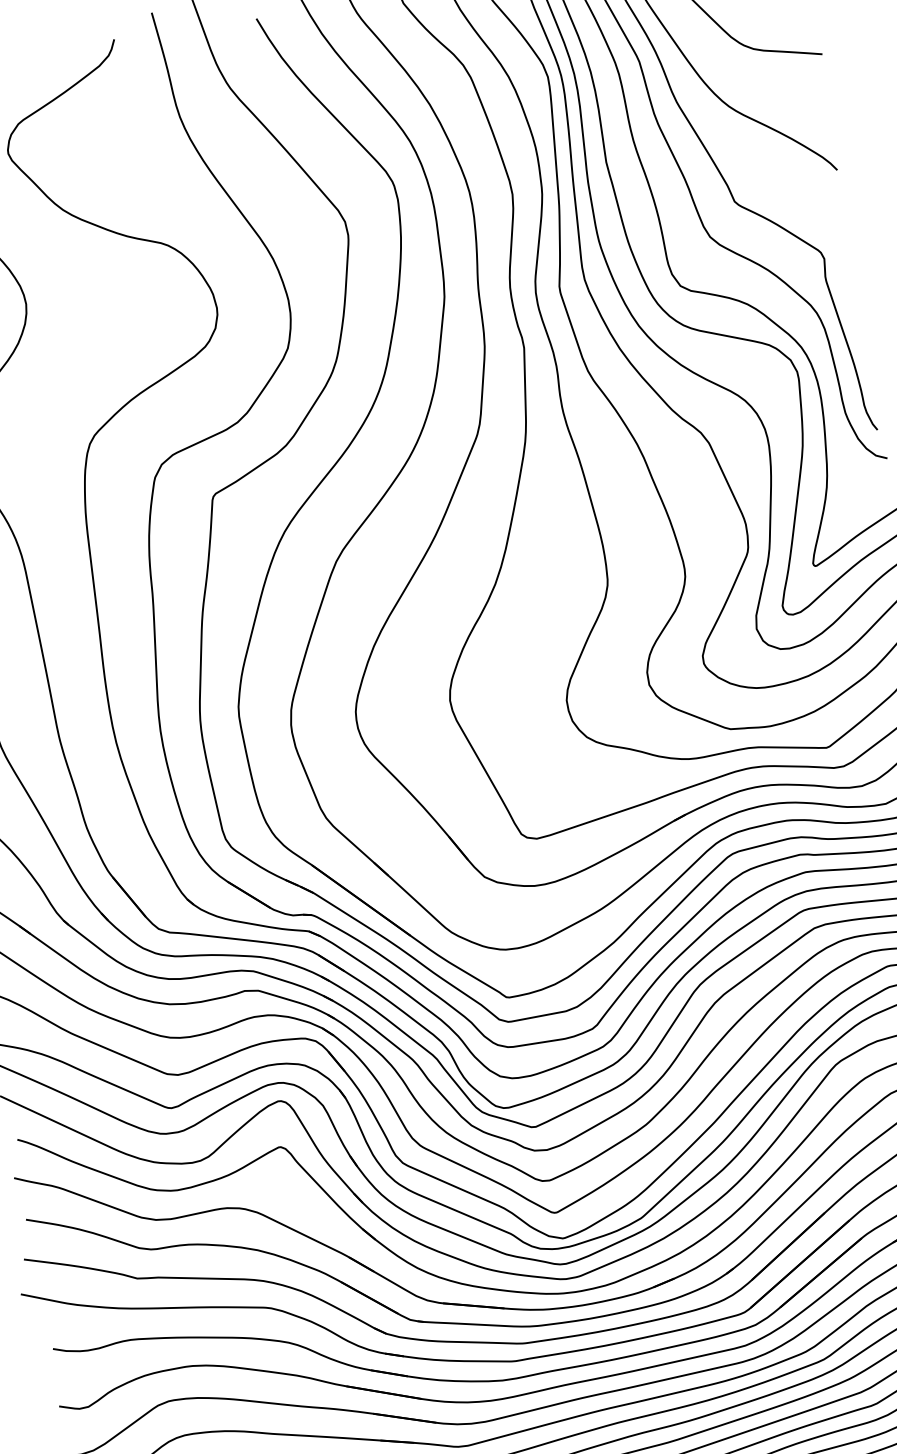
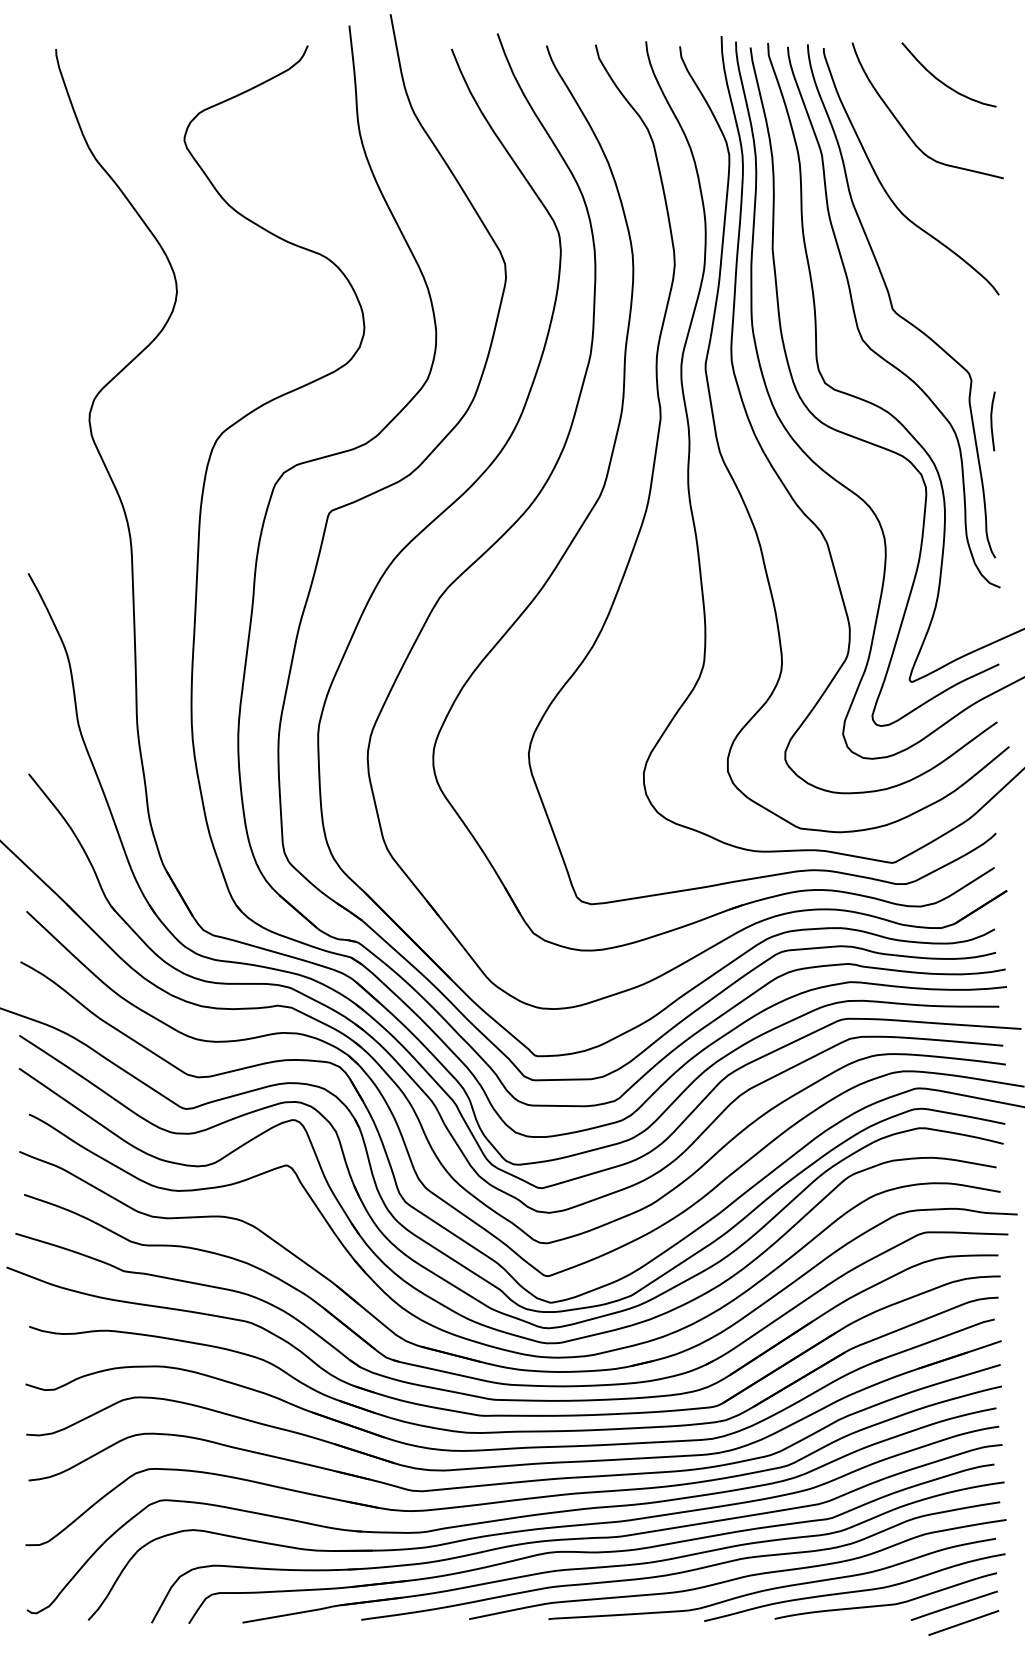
curve: (851, 295) -> (992, 421), added

